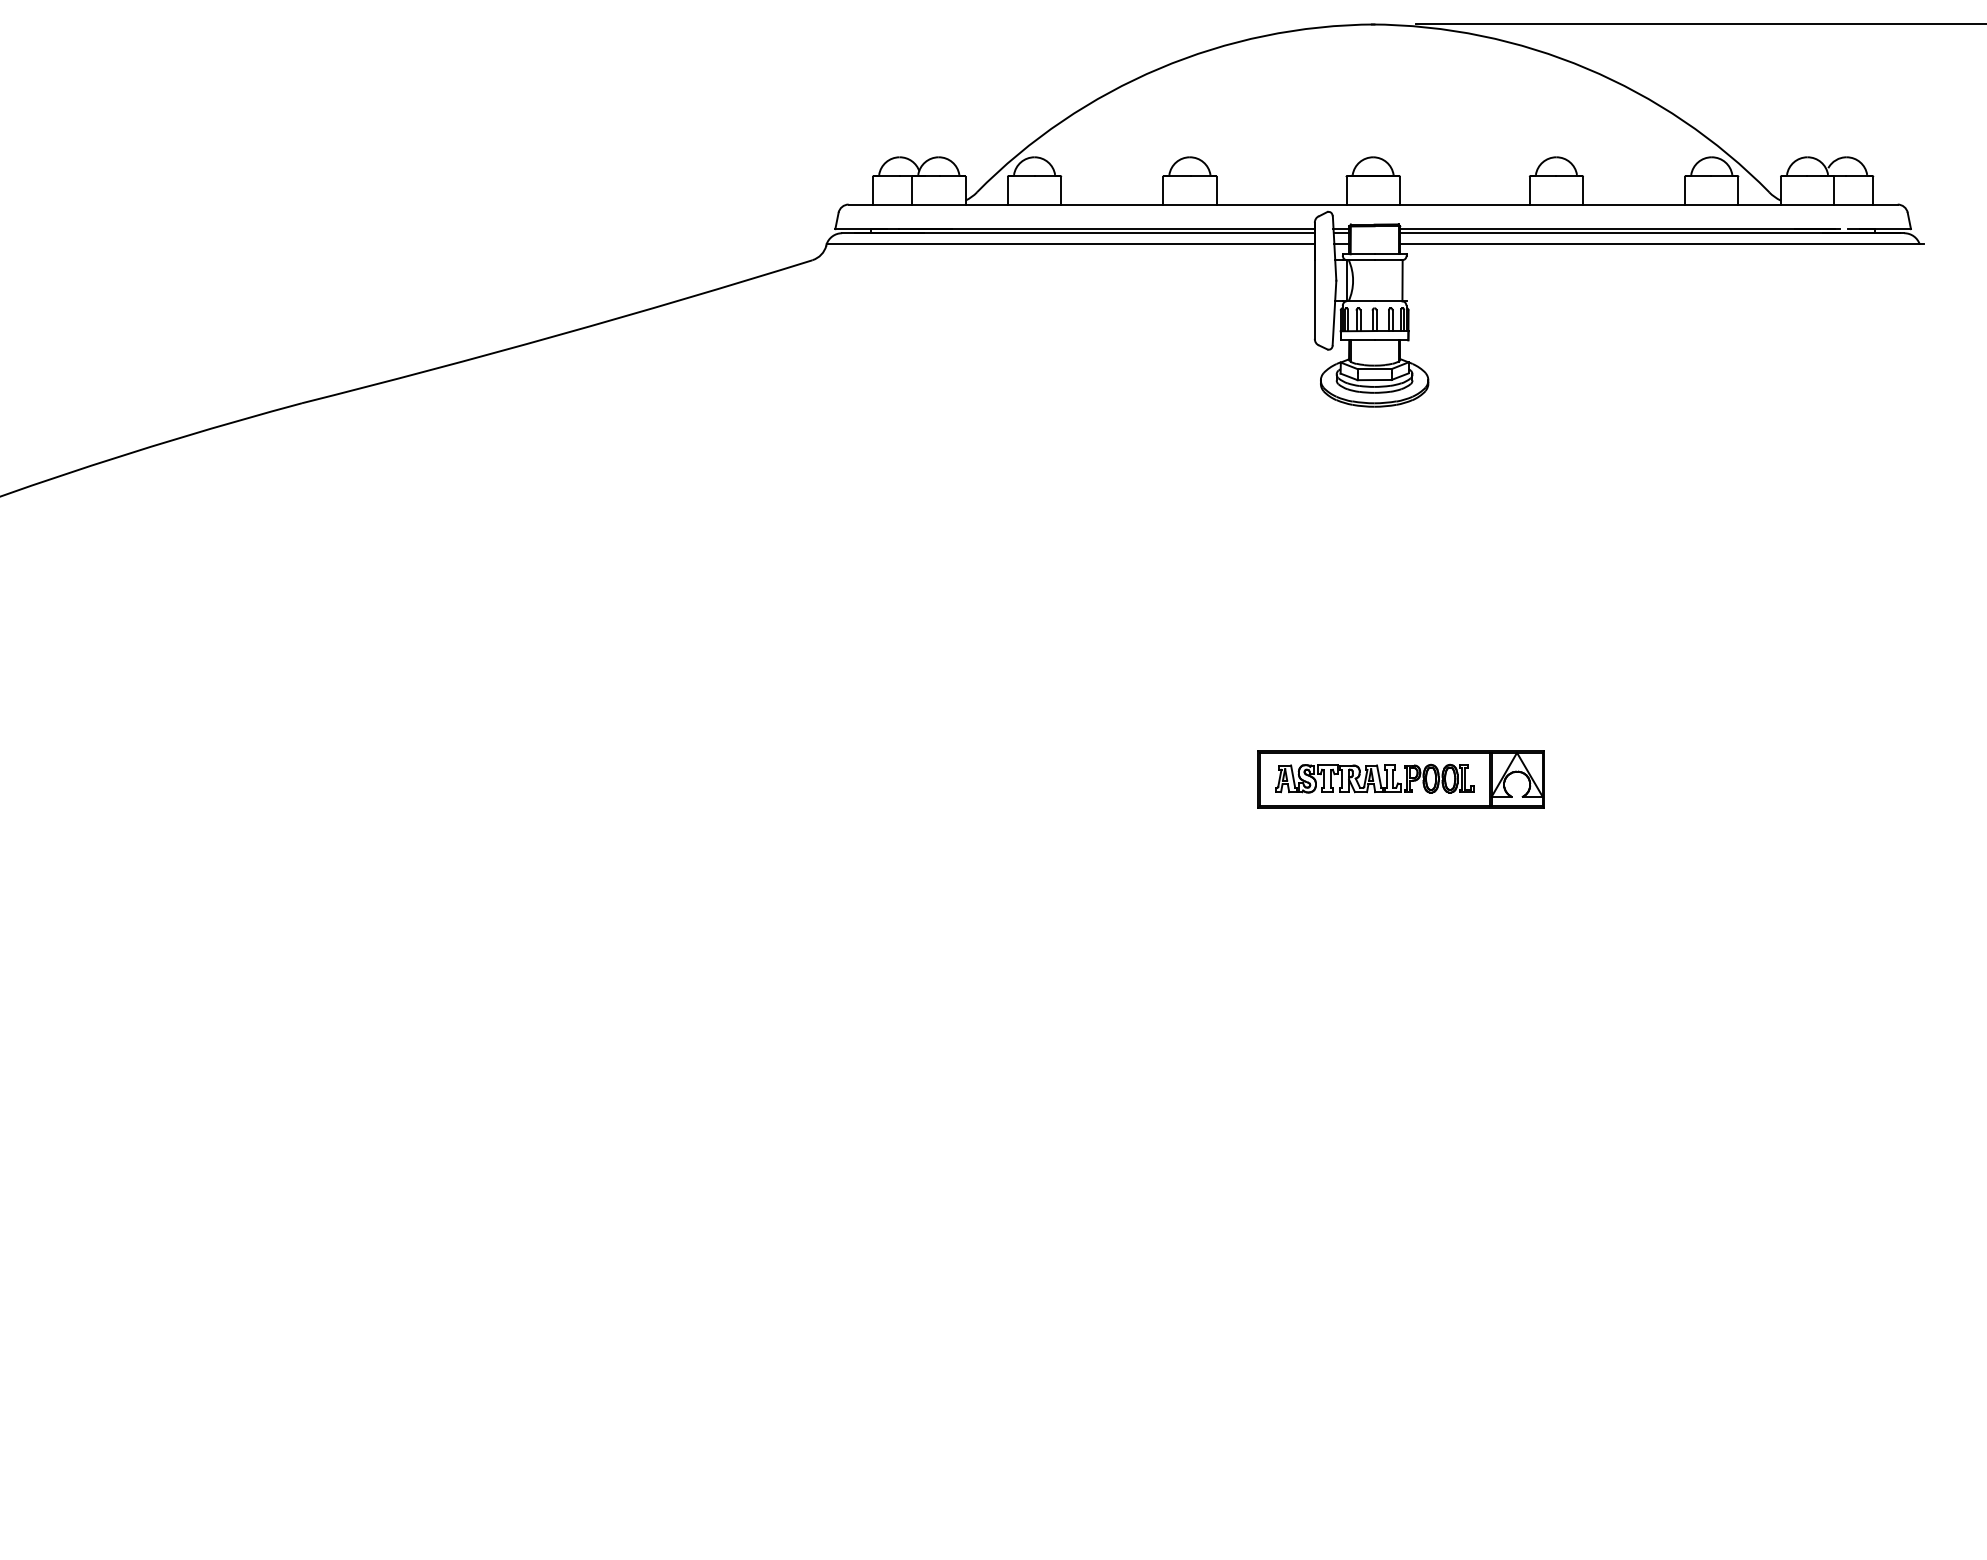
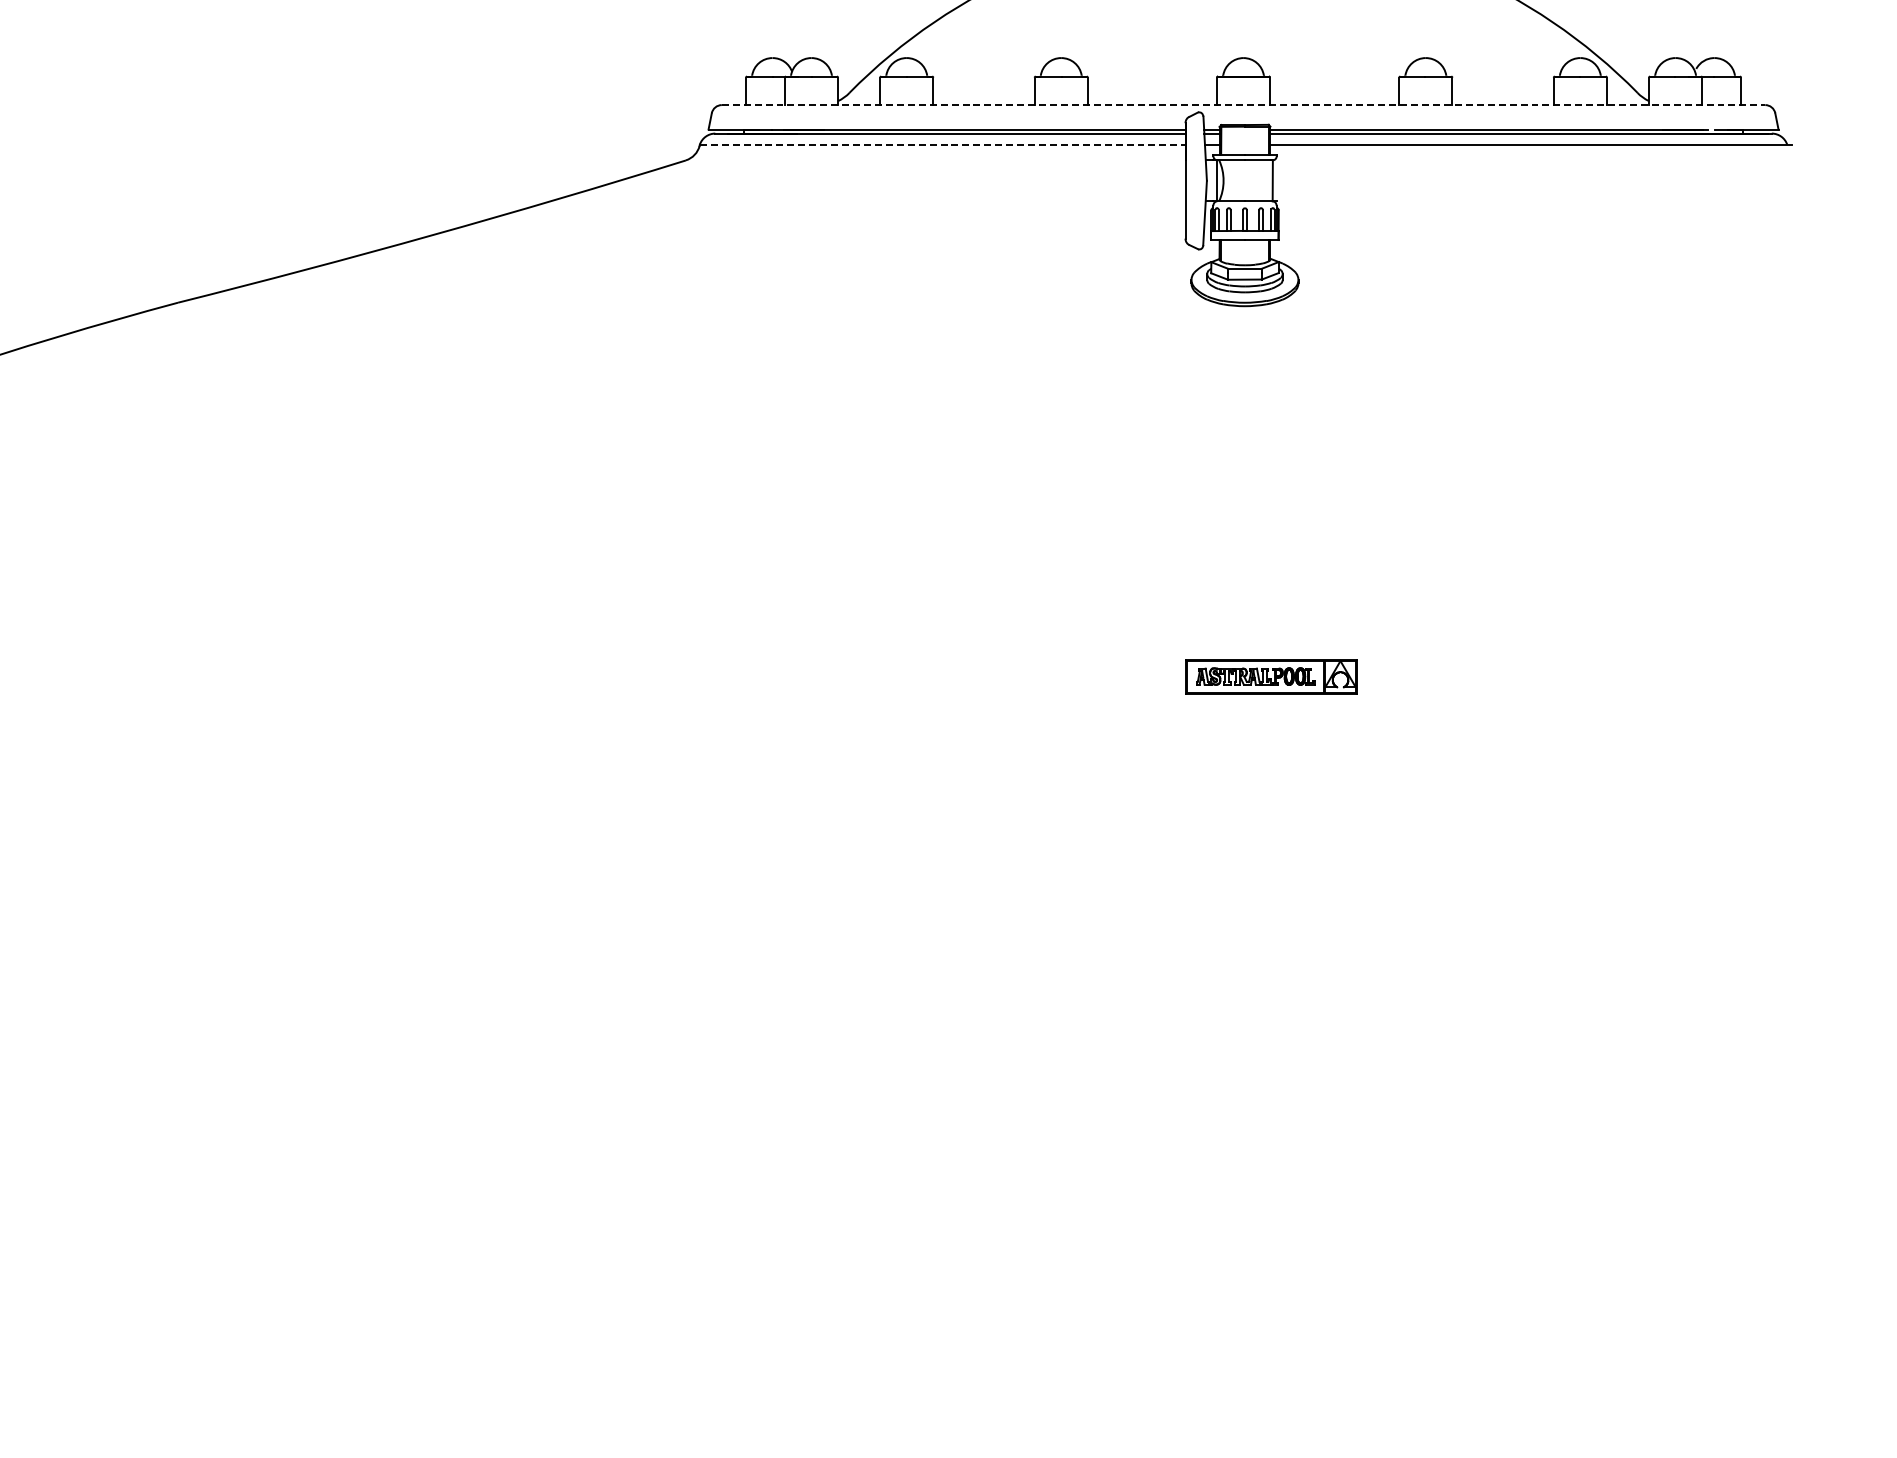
line: (1373, 204) -> (1243, 105), solid -> dashed
line: (1071, 244) -> (943, 144), solid -> dashed
part: (1400, 779) -> (1270, 676), size x0.6

